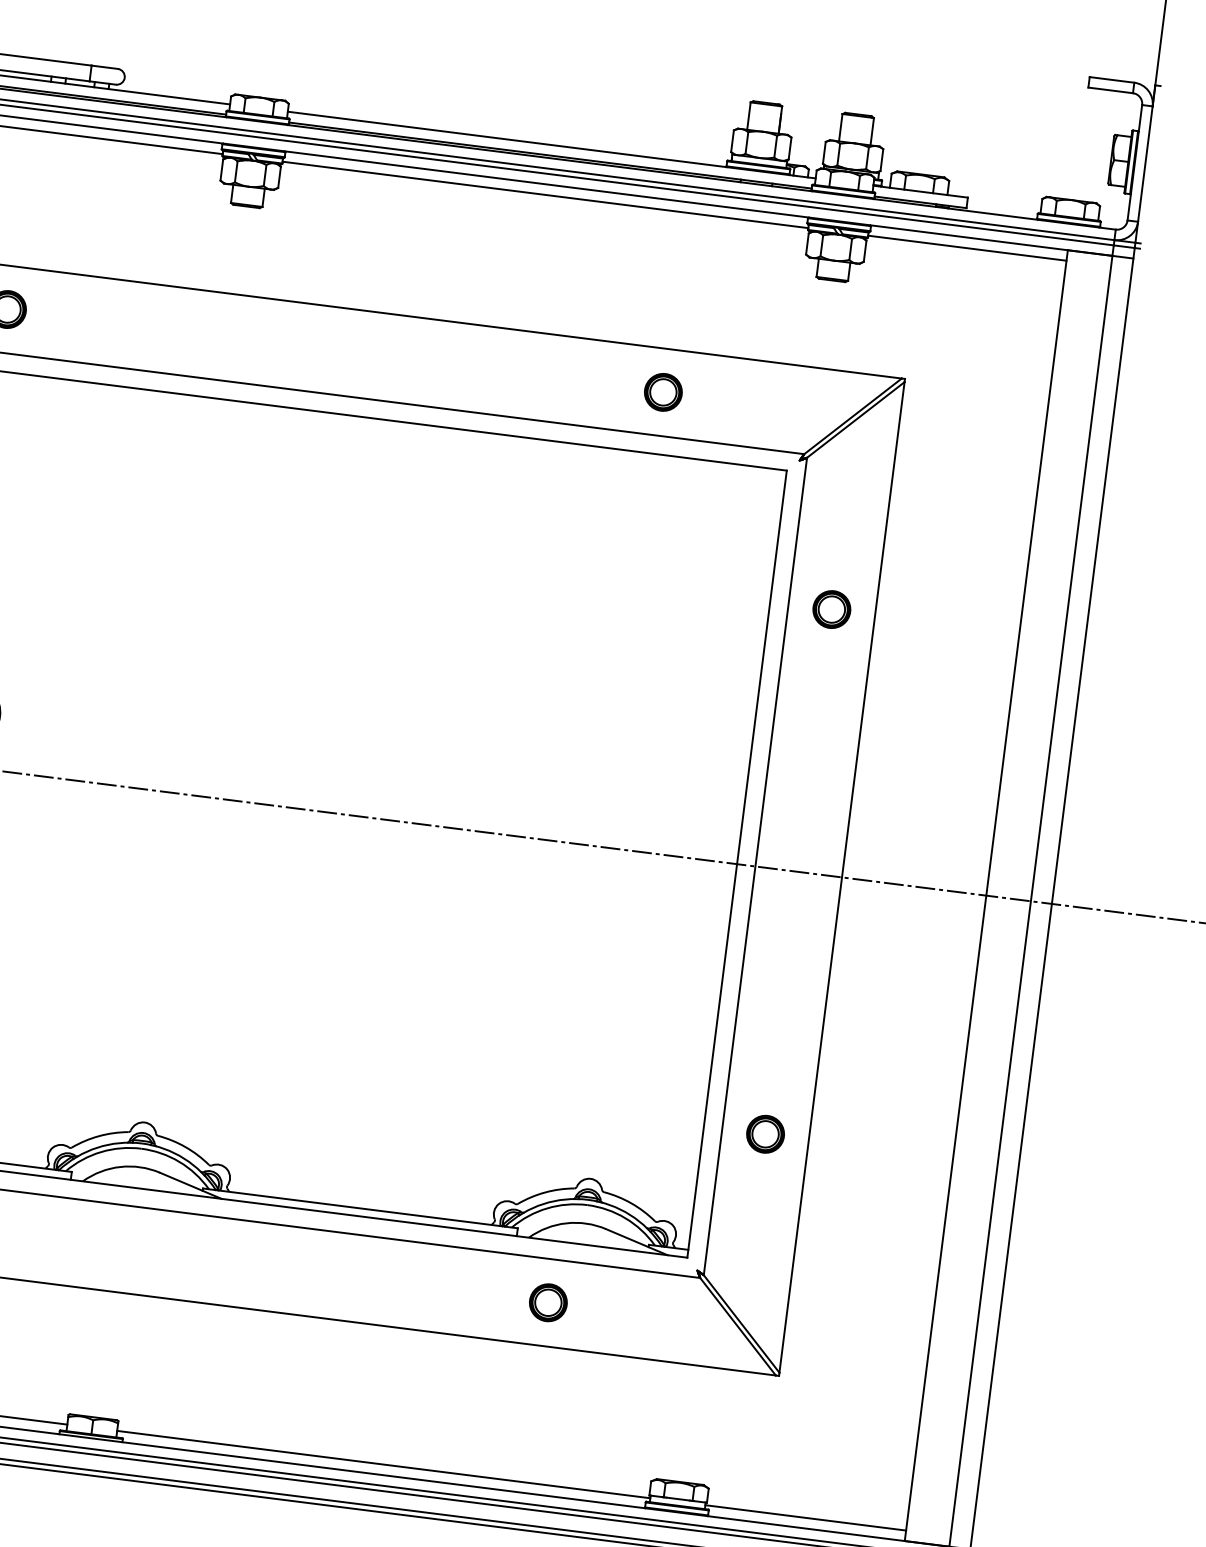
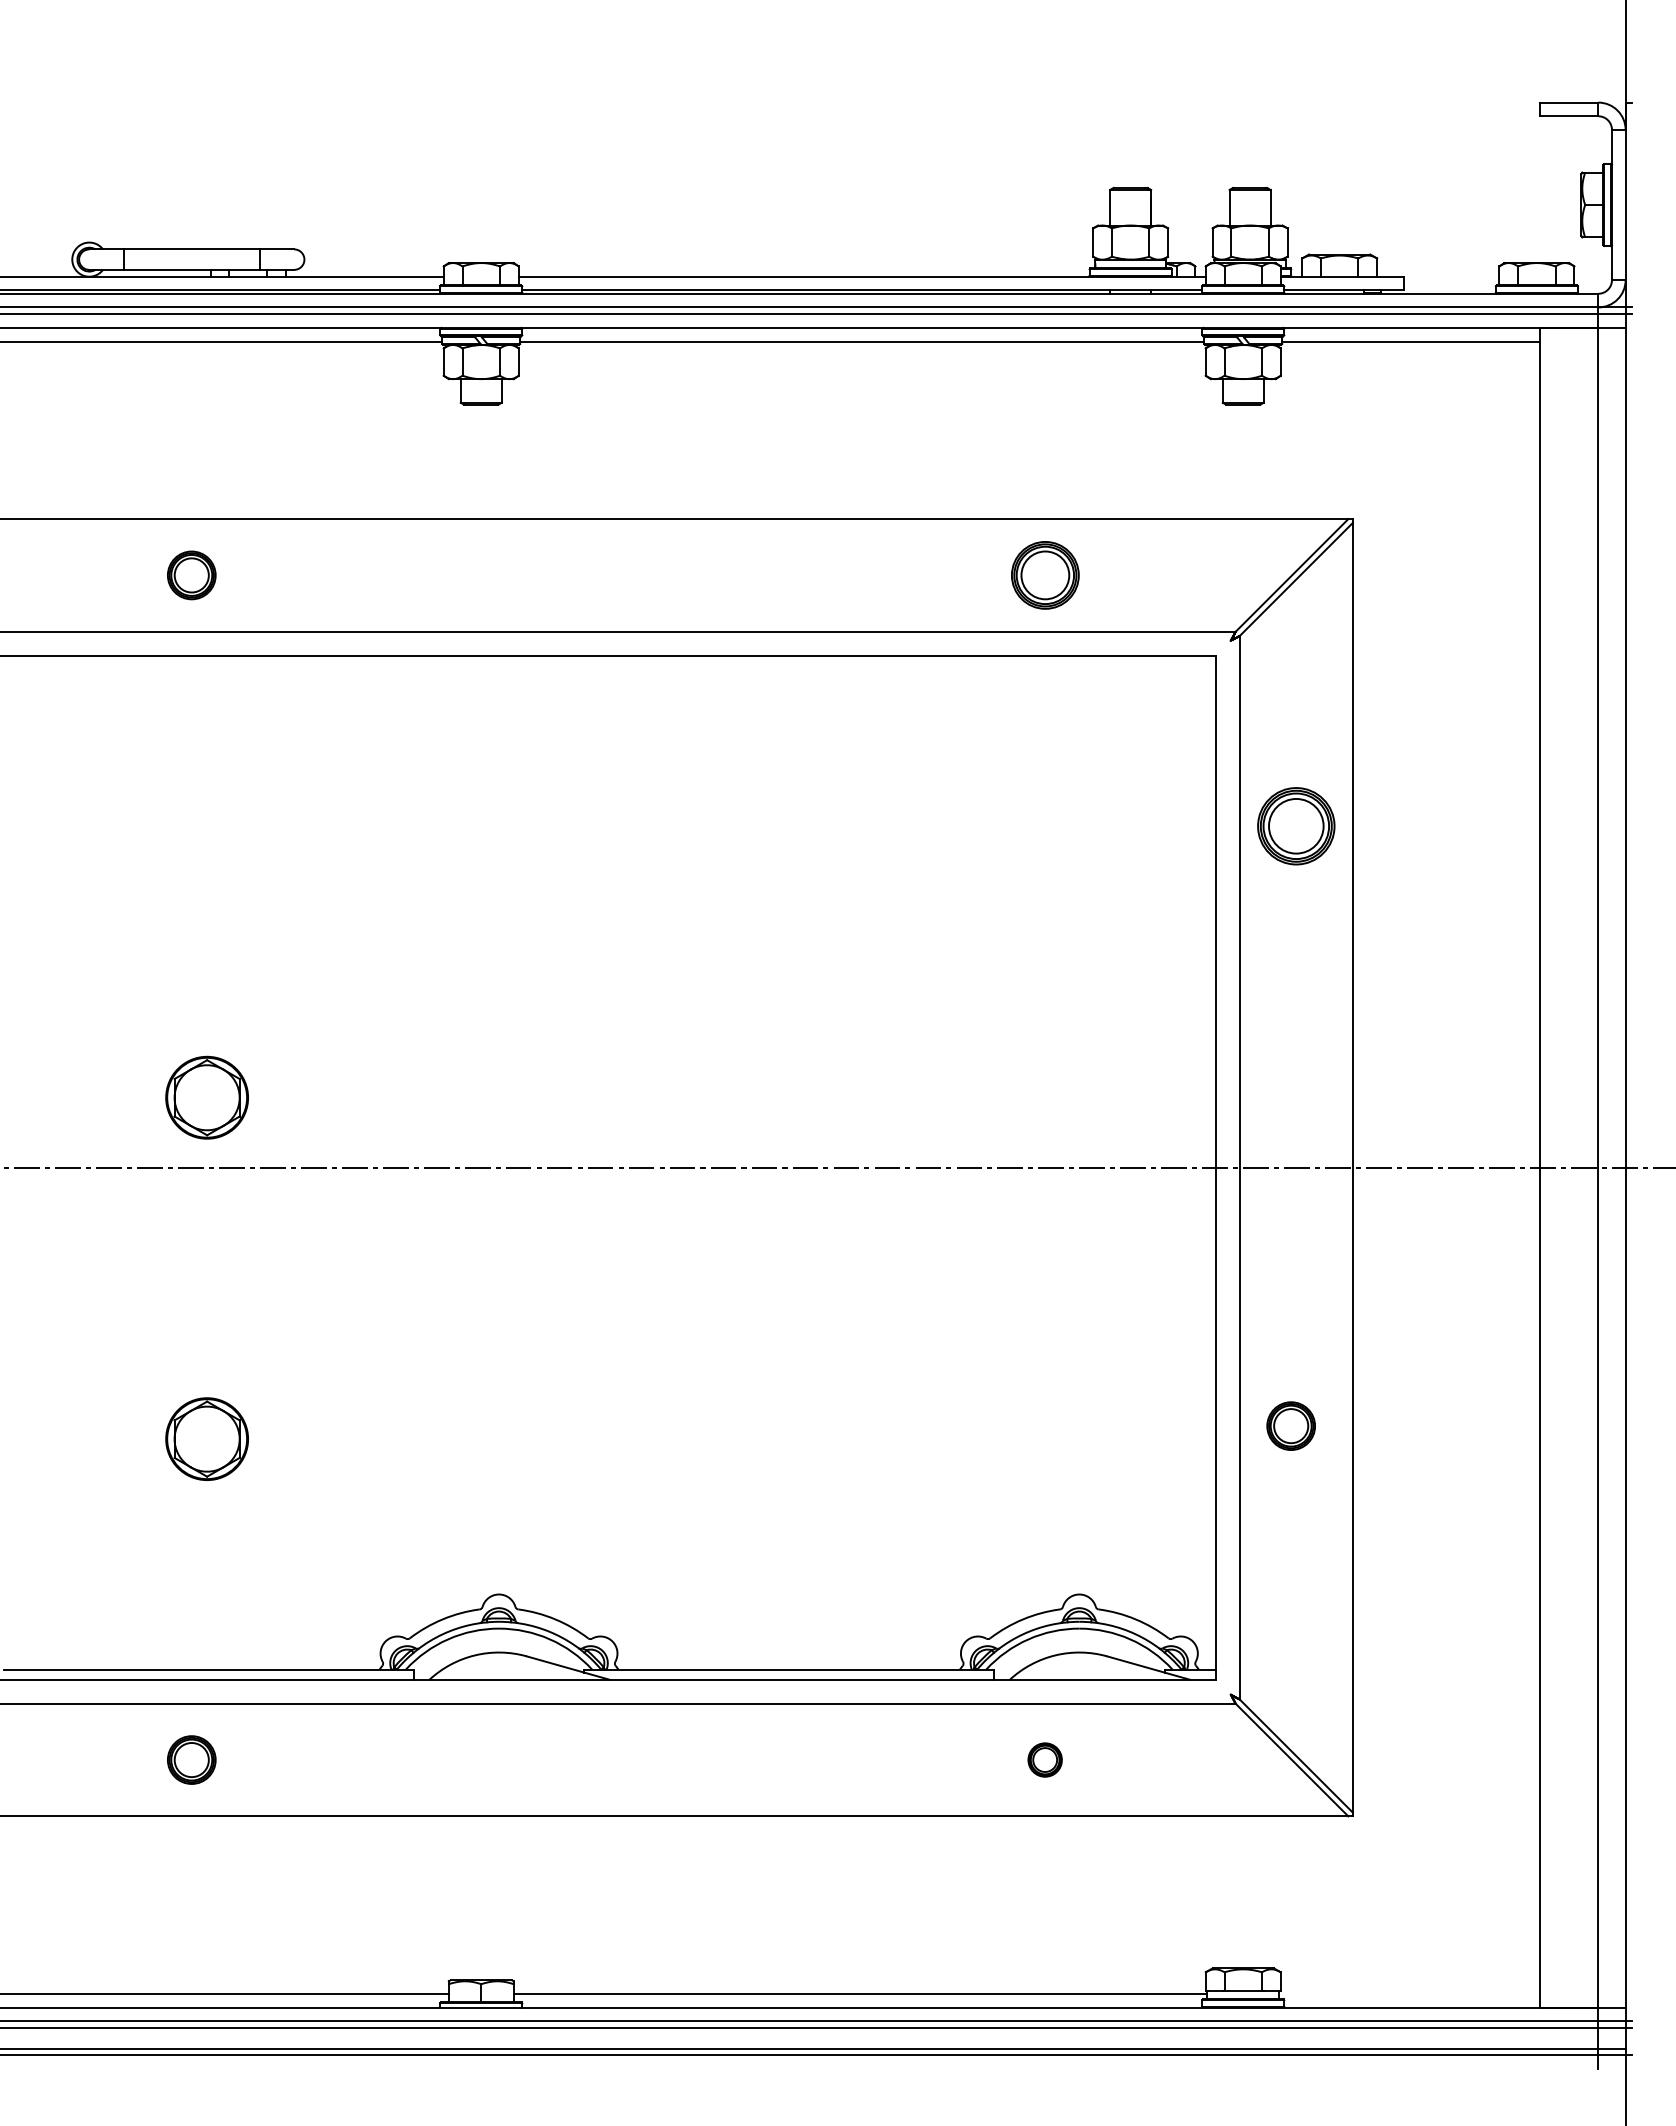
part: (662, 392) -> (1044, 575), size x1.4
part: (831, 609) -> (1295, 826), size x1.6
part: (765, 1133) -> (1290, 1425), moved
part: (547, 1302) -> (1044, 1759), size x0.7
line: (805, 1517) -> (1409, 1993), removed

